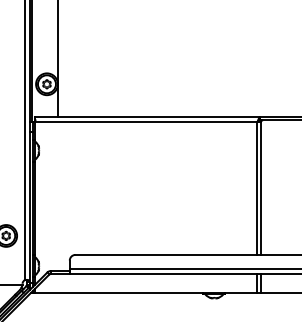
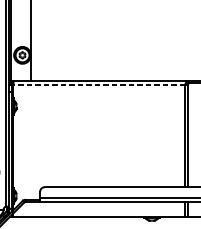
line: (145, 122) -> (98, 84), solid -> dashed

